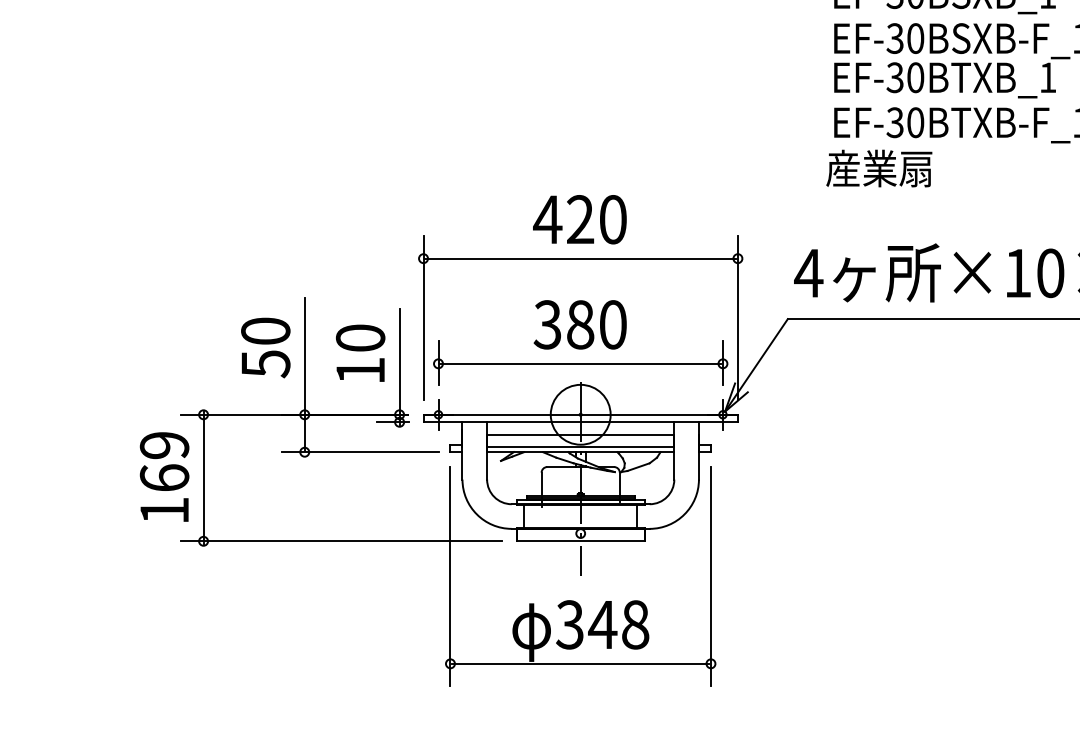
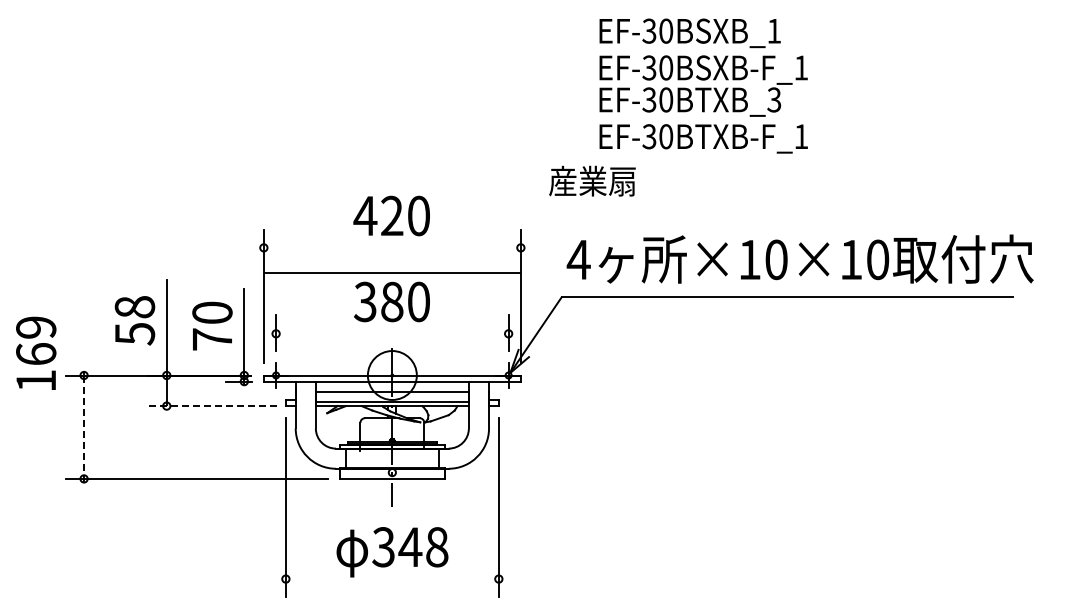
text: (1048, 77) -> (774, 99), EF-30BTXB_1 -> EF-30BTXB_3
text: (879, 167) -> (592, 180), moved
line: (580, 258) -> (392, 272), moved
text: (265, 331) -> (134, 307), 50 -> 58
line: (580, 363) -> (392, 333), removed
text: (360, 370) -> (212, 339), 10 -> 70
line: (360, 452) -> (212, 406), solid -> dashed
text: (164, 475) -> (36, 352), moved
line: (204, 478) -> (84, 427), solid -> dashed
line: (580, 664) -> (392, 579), removed

